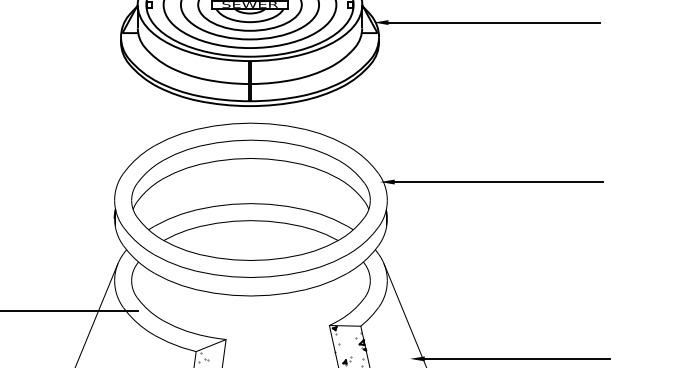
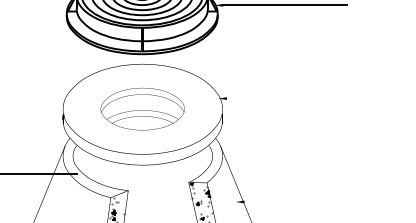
line: (498, 181) -> (287, 98), removed
part: (250, 198) -> (142, 108), size x0.6
line: (517, 358) -> (298, 201), removed

